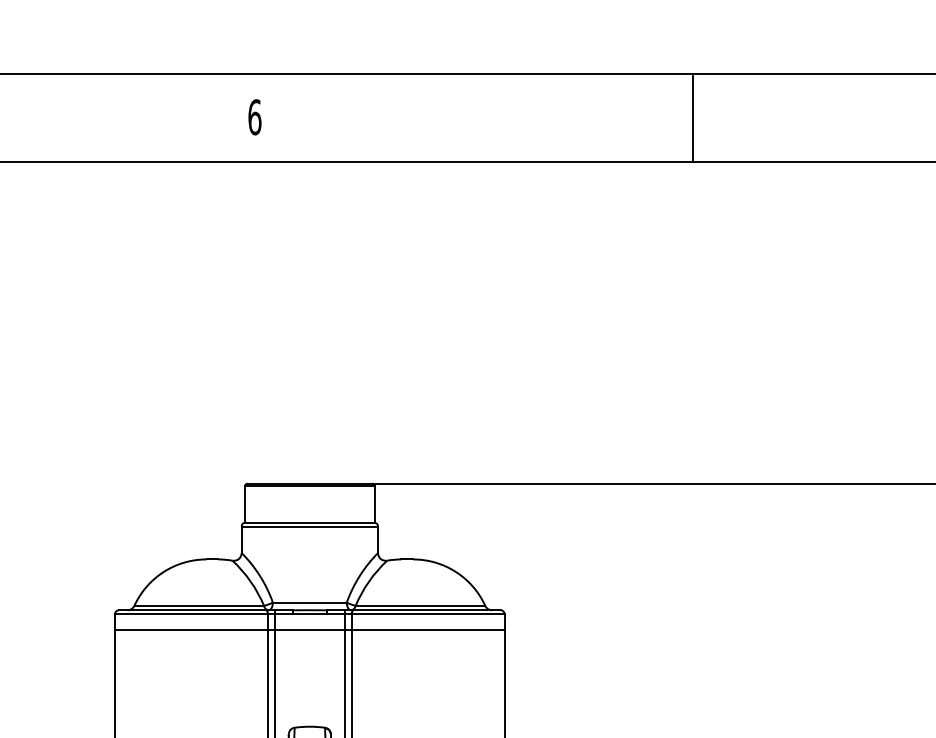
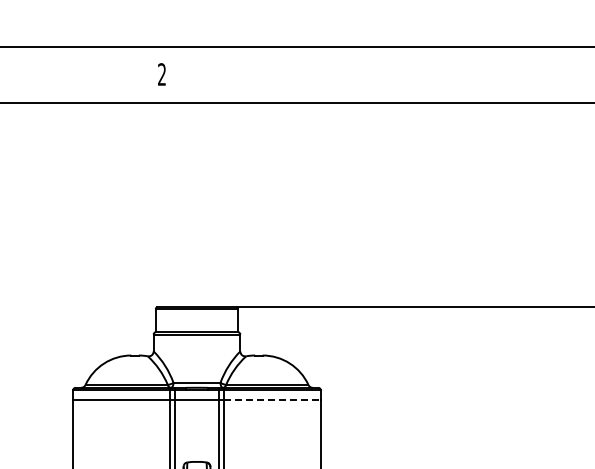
text: (255, 117) -> (162, 74), 6 -> 2
line: (693, 117) -> (440, 74), removed
line: (428, 630) -> (272, 400), solid -> dashed

